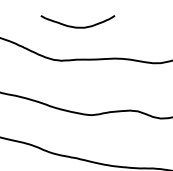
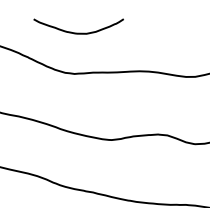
curve: (77, 26) -> (78, 32), moved

